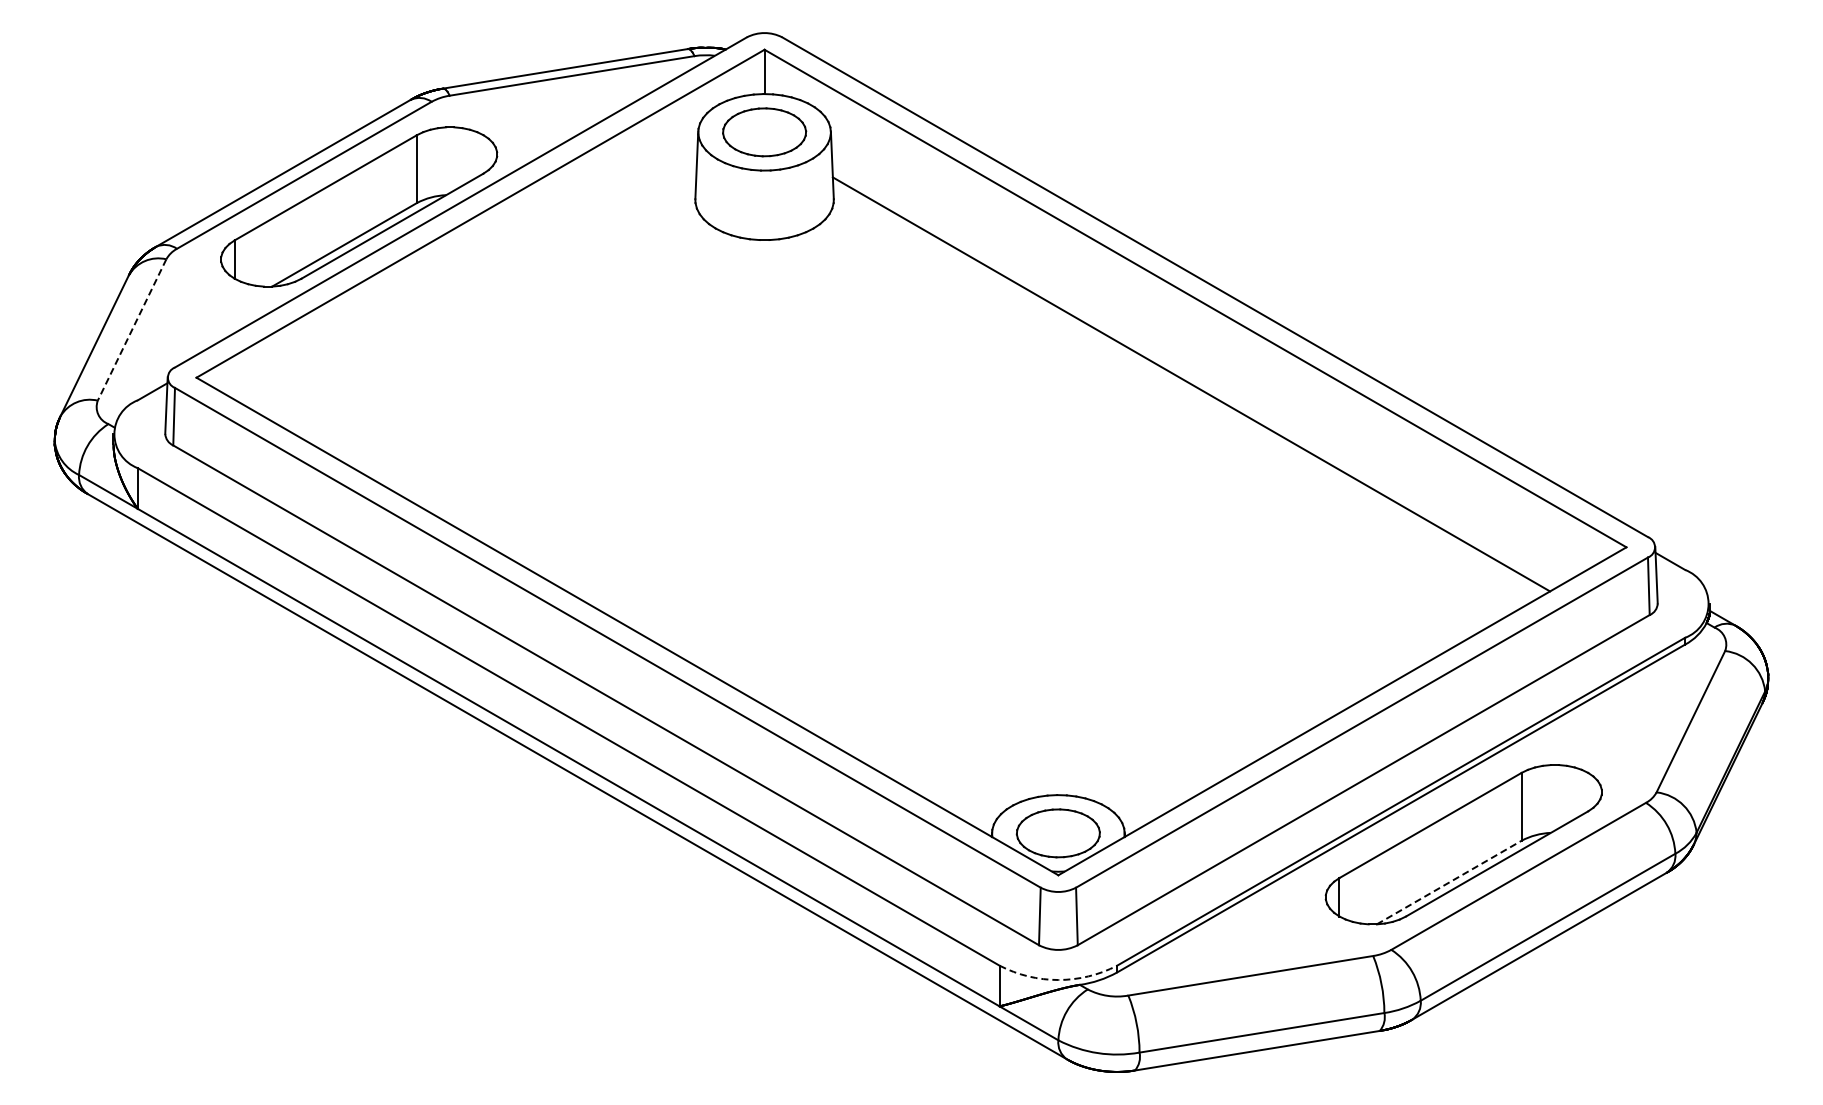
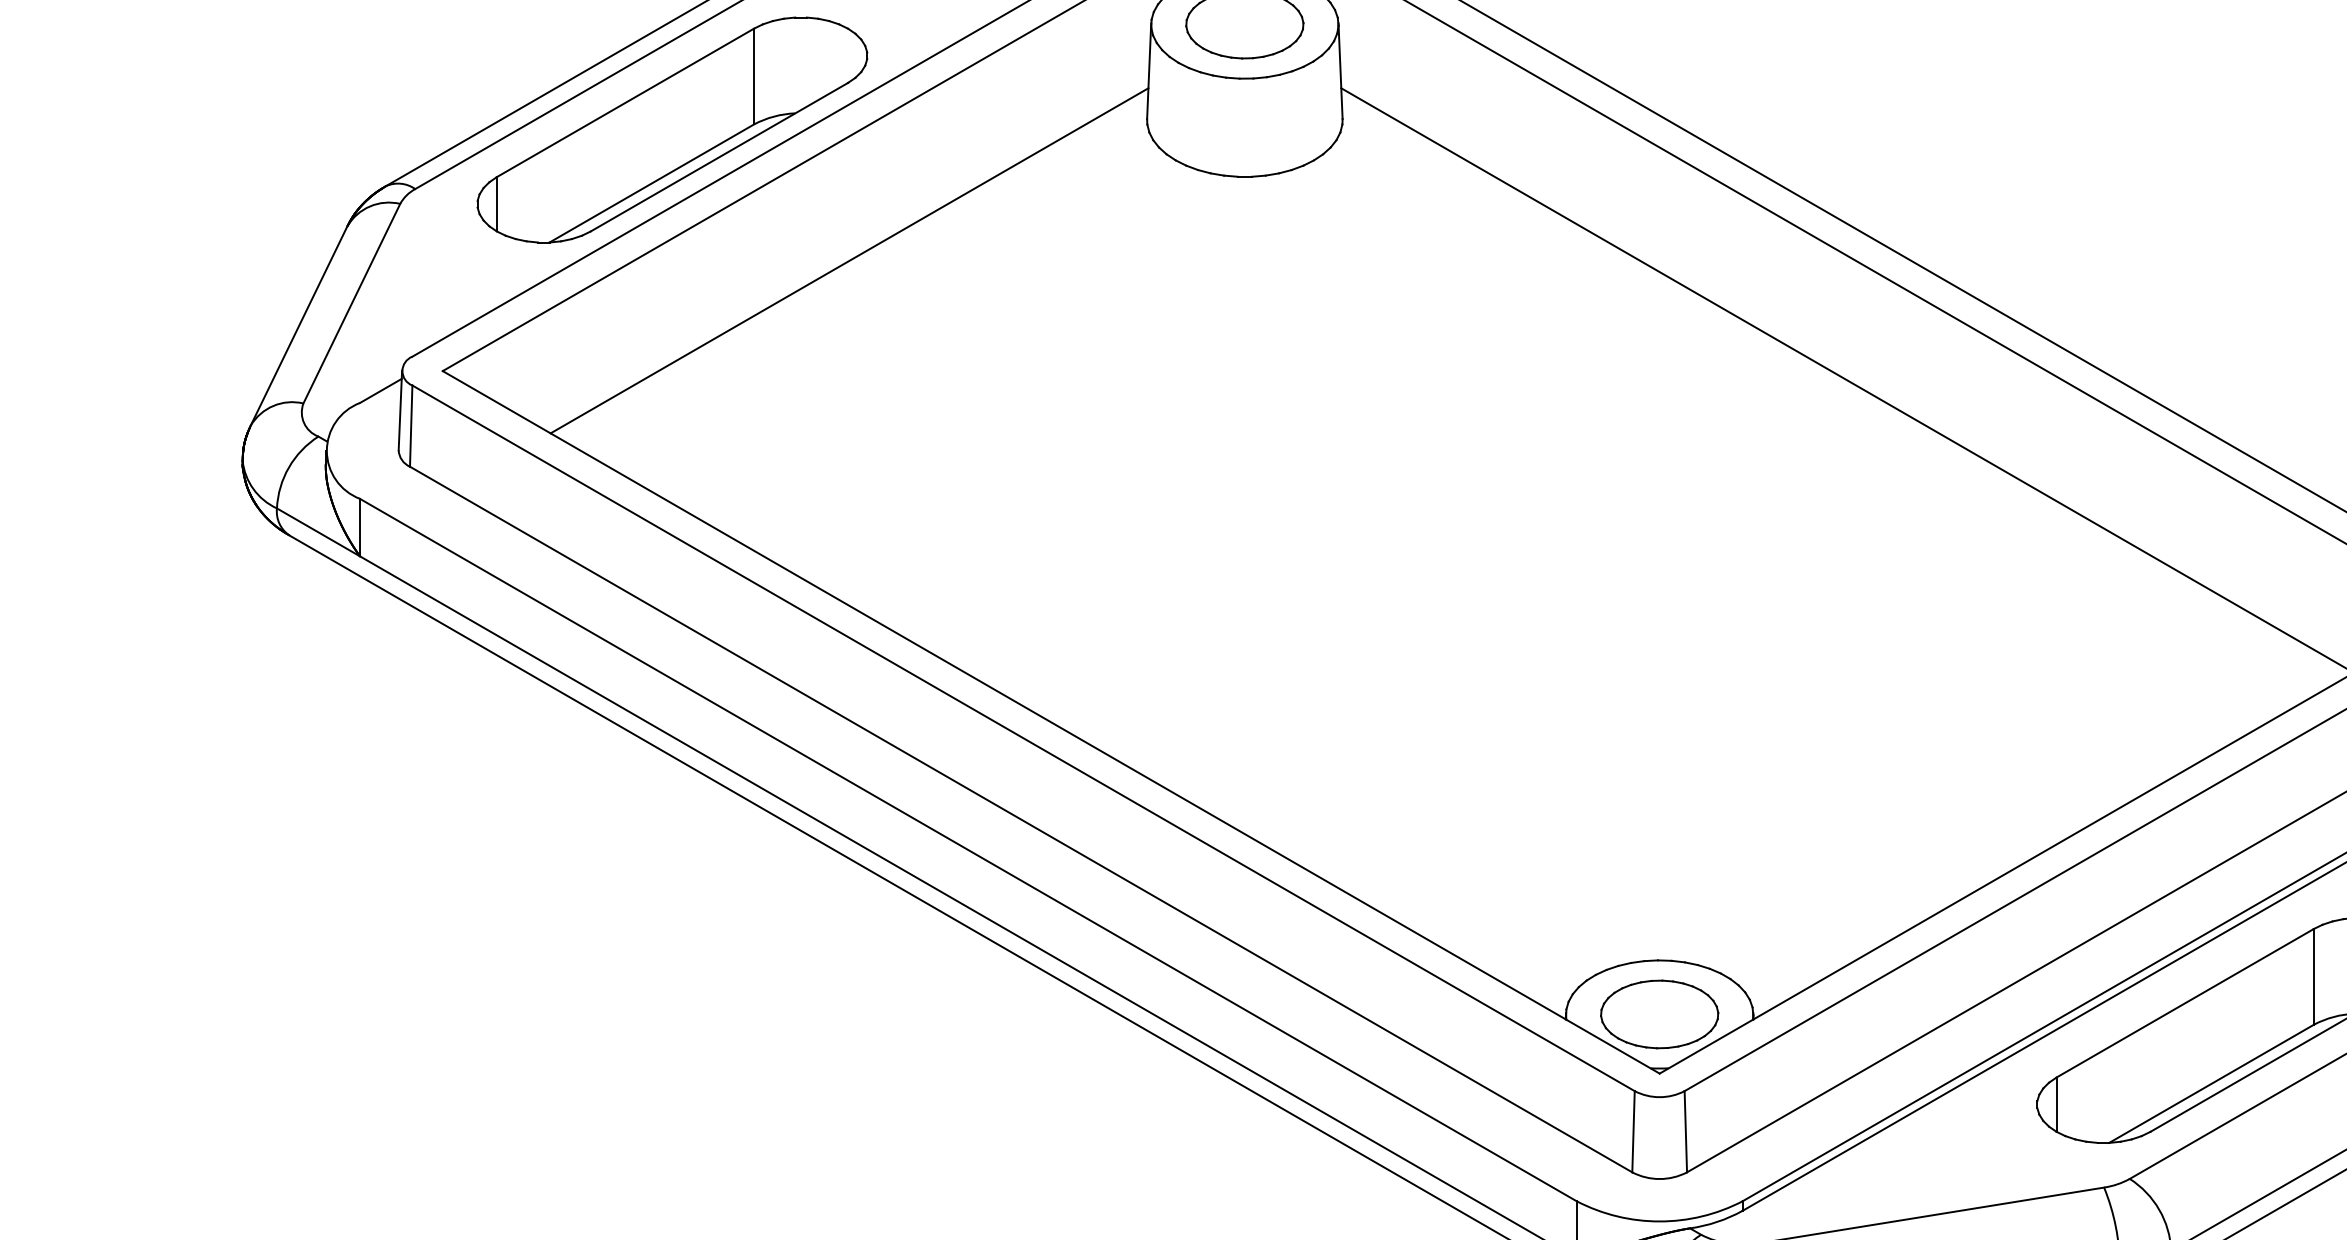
line: (484, 299) -> (849, 260), added
line: (132, 329) -> (352, 303), dashed -> solid
line: (1449, 882) -> (2211, 1083), dashed -> solid
arc: (1058, 980) -> (1659, 1222), dashed -> solid

